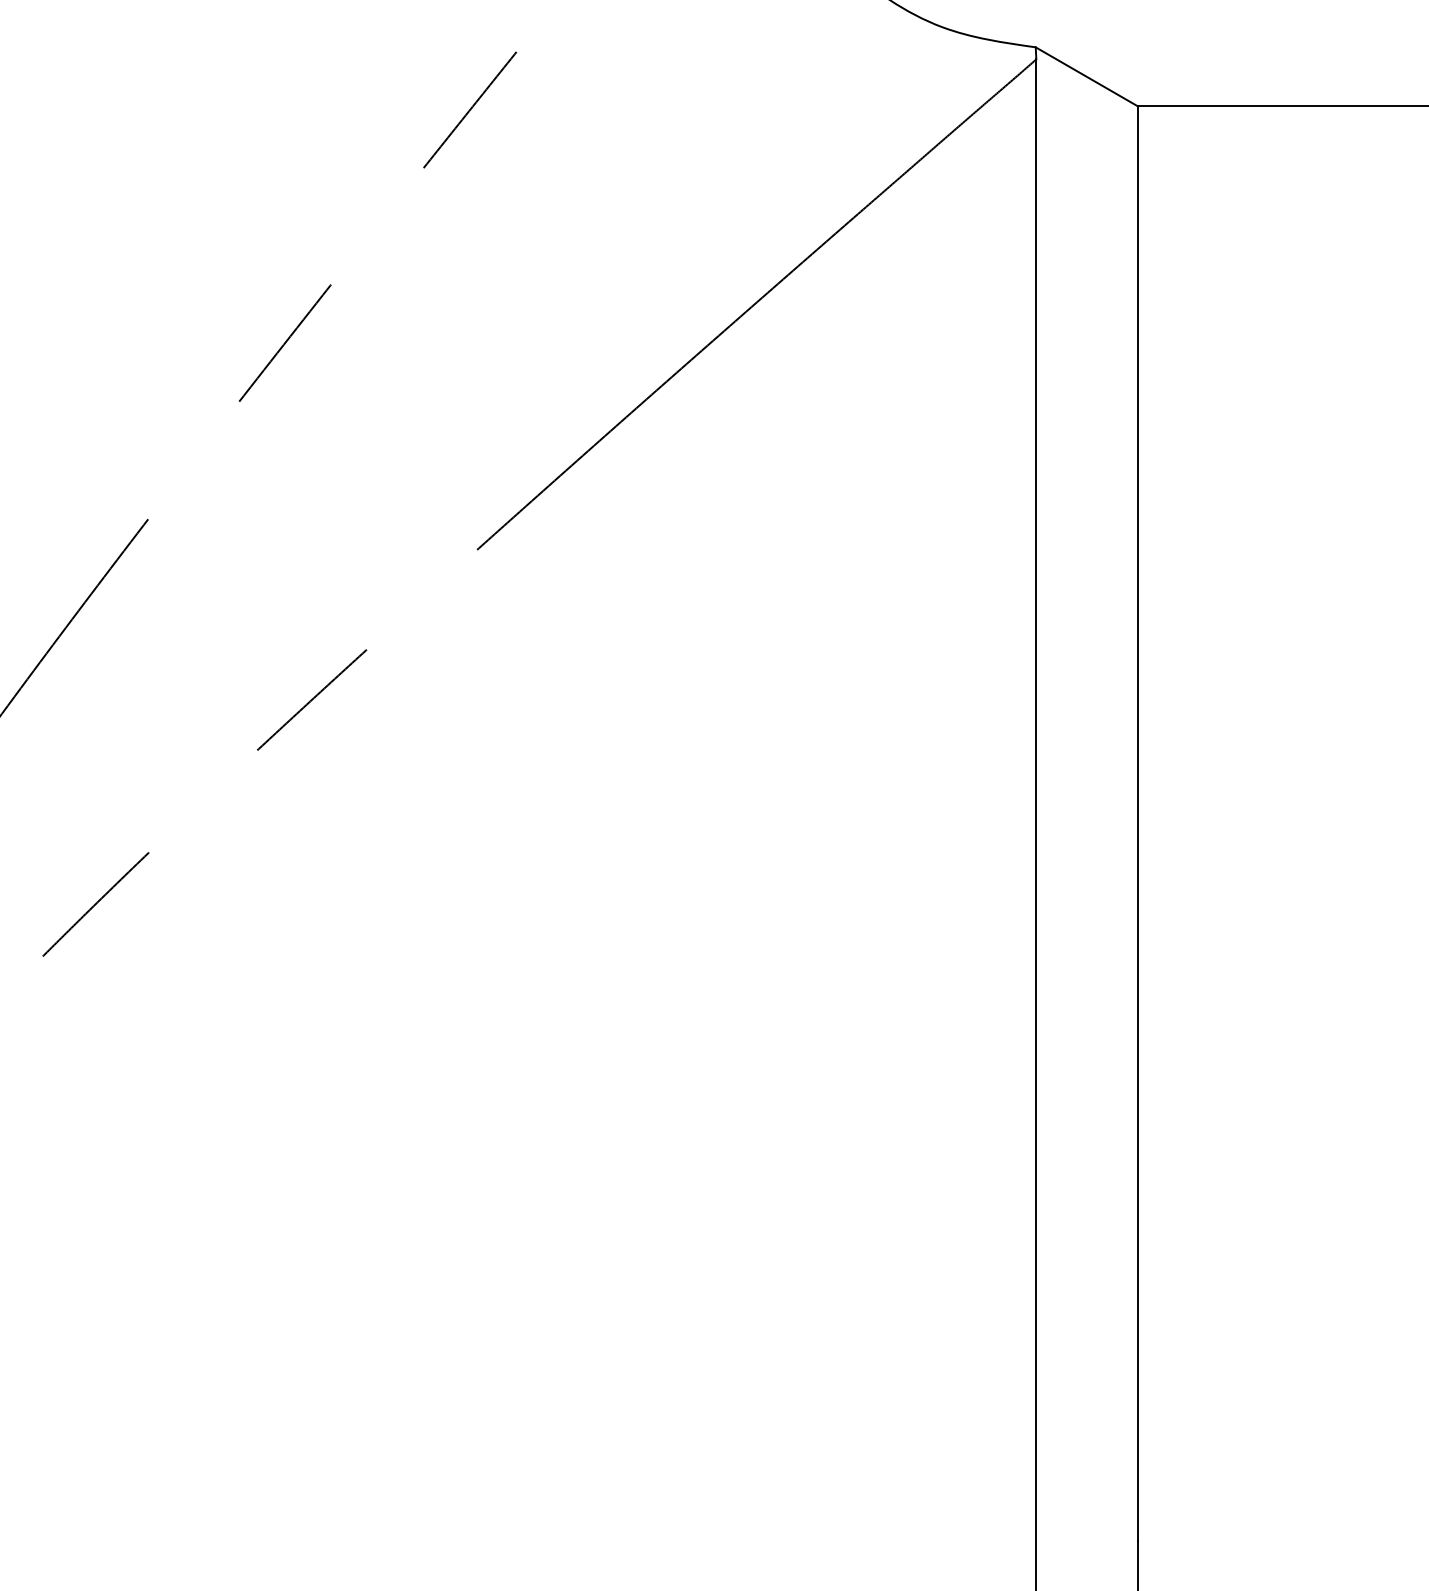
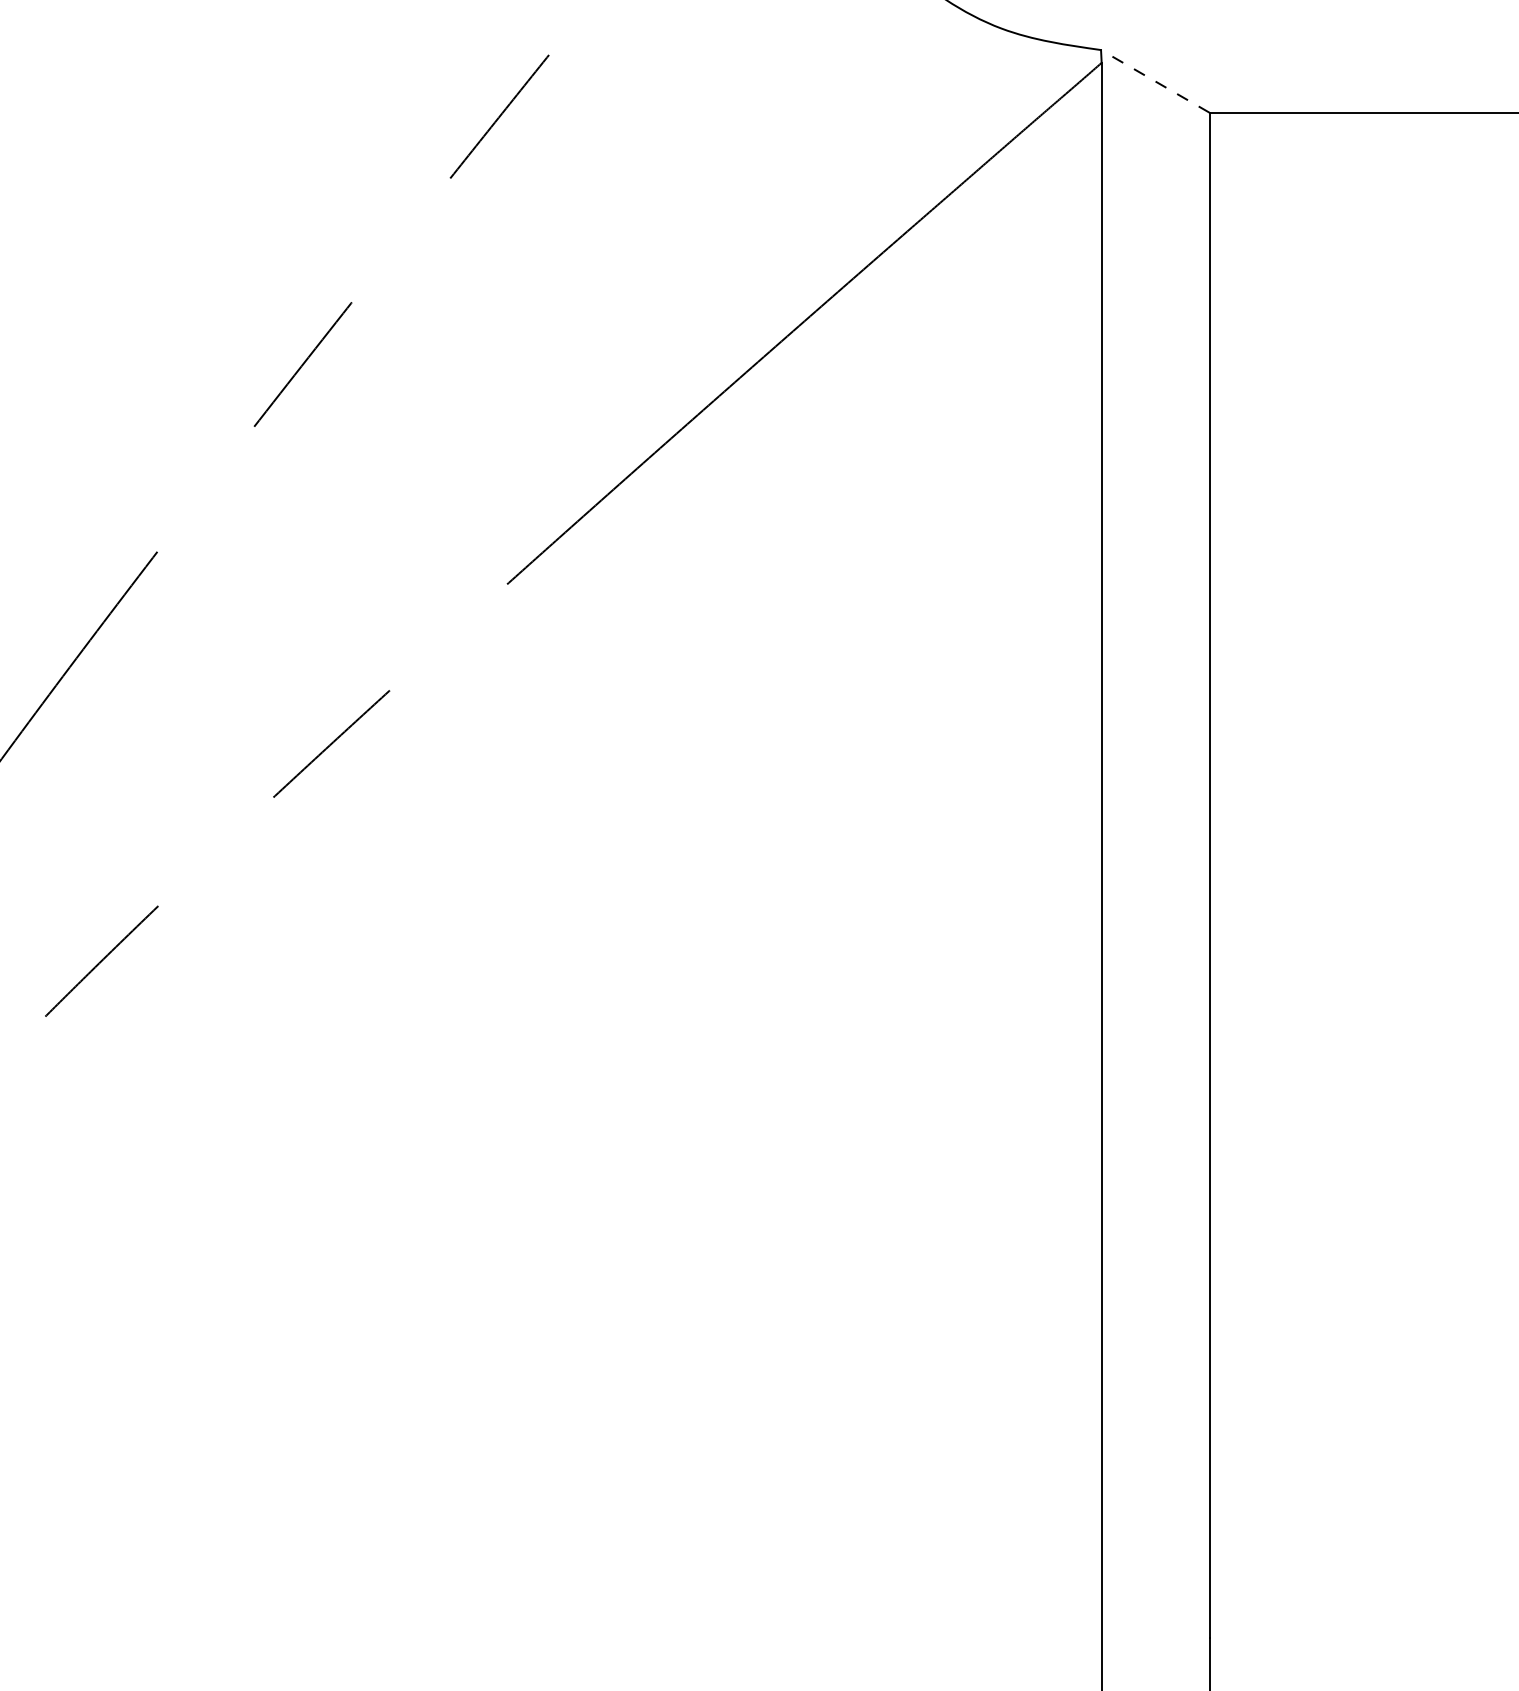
line: (1086, 76) -> (1155, 81), solid -> dashed

